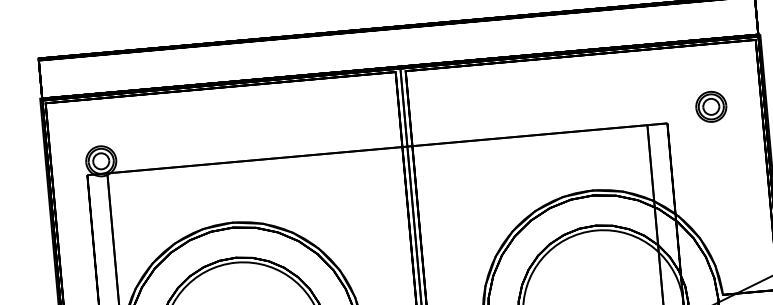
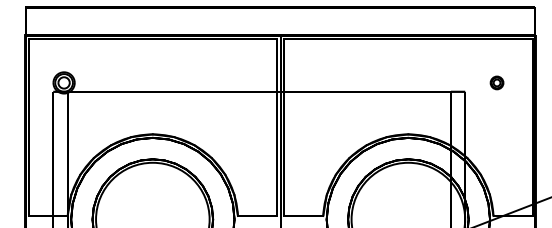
part: (710, 106) -> (496, 82), size x0.6

